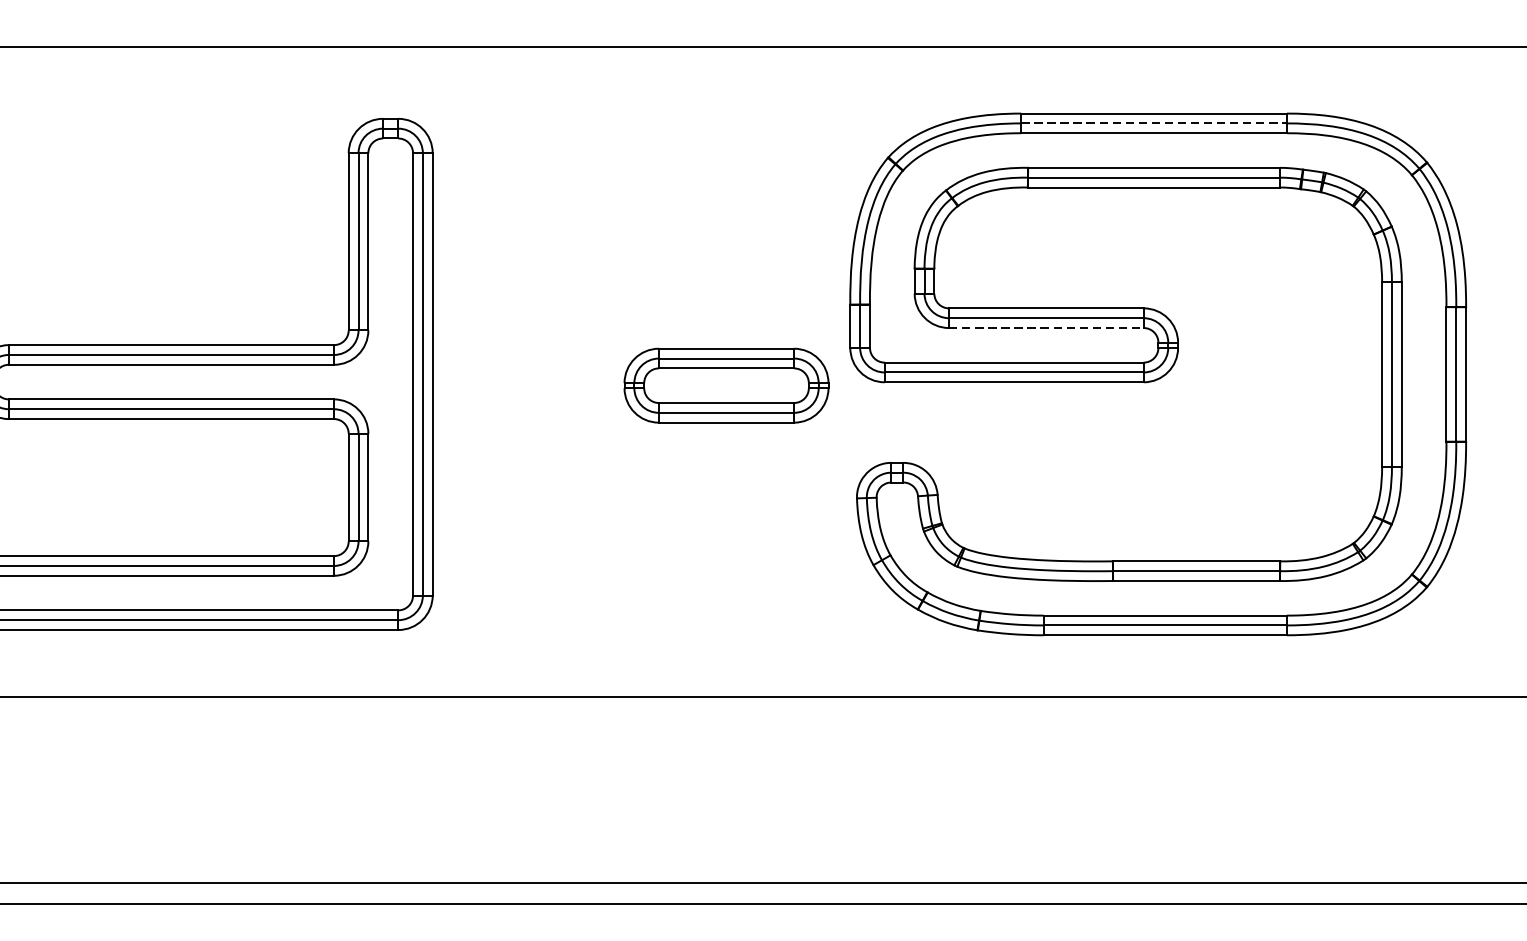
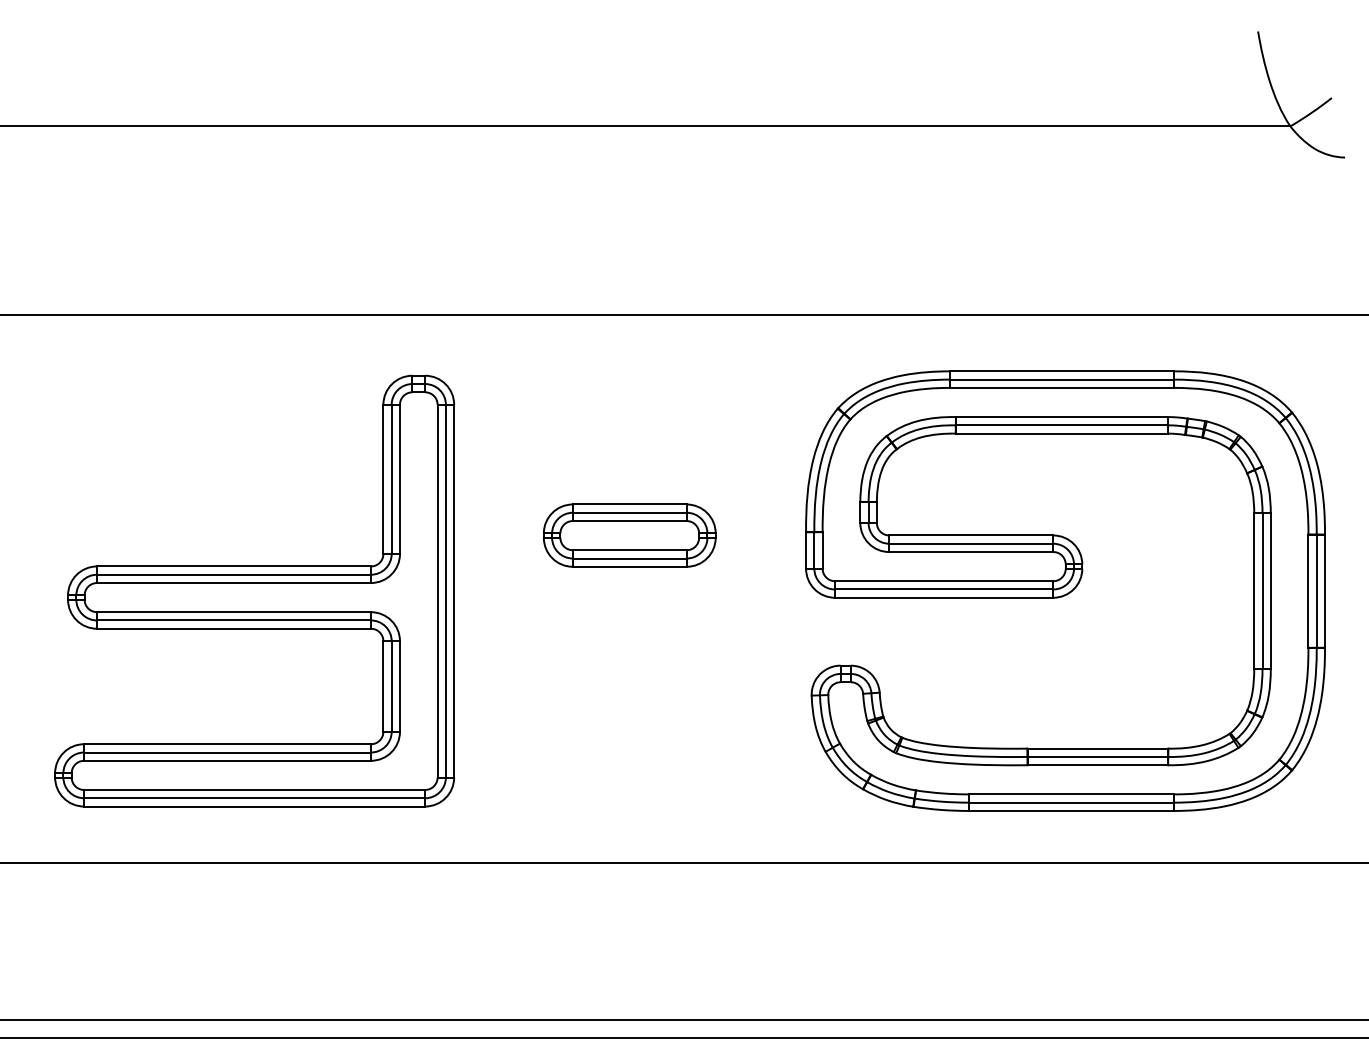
line: (1154, 123) -> (1062, 379), dashed -> solid
line: (1046, 328) -> (971, 552), dashed -> solid
part: (726, 385) -> (629, 535), moved

